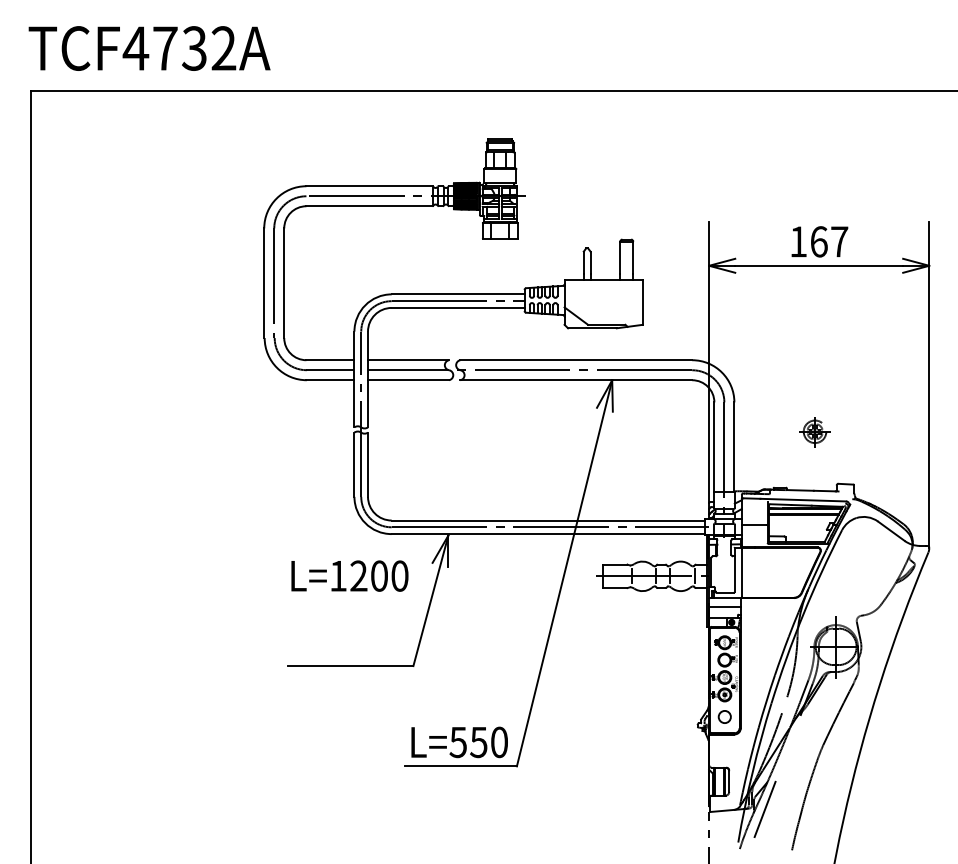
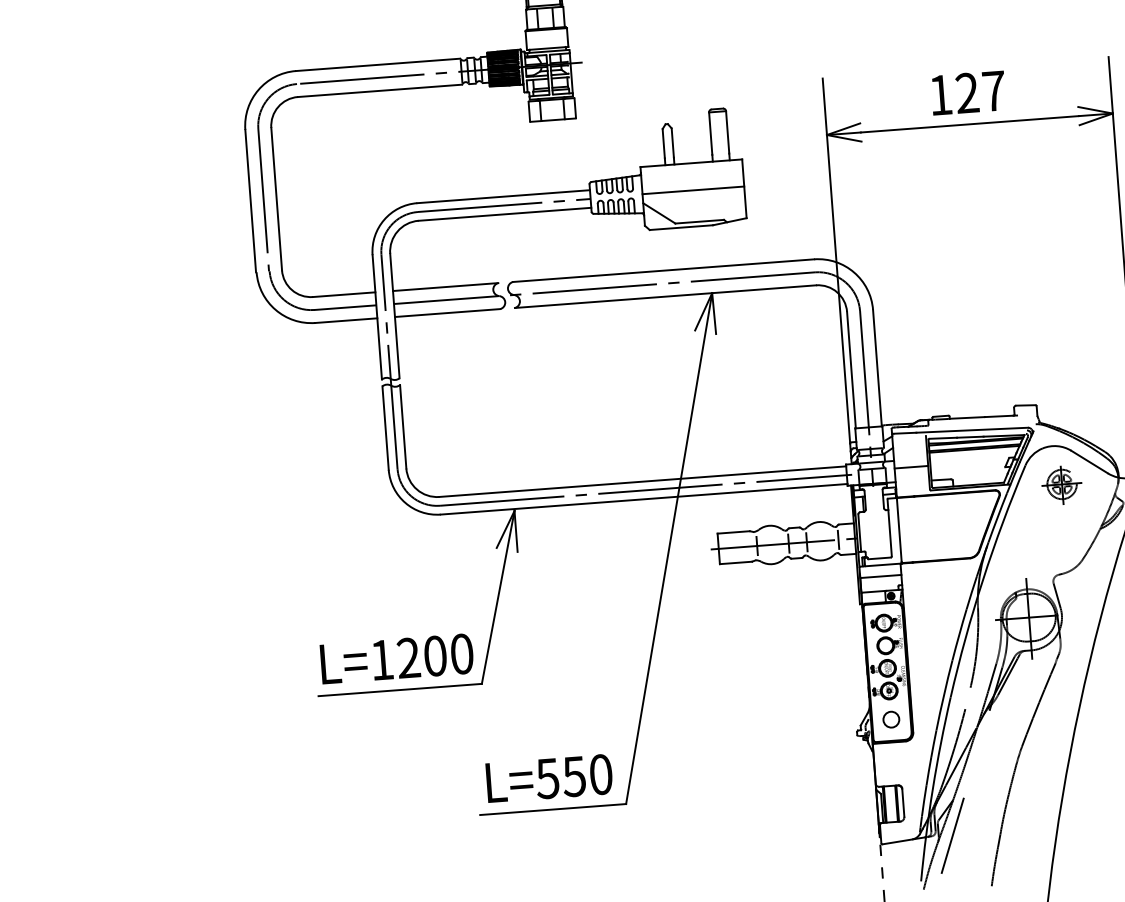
text: (818, 241) -> (966, 92), 167 -> 127
line: (603, 300) -> (693, 190), added
part: (814, 432) -> (1061, 485), moved
text: (349, 575) -> (396, 658), moved

